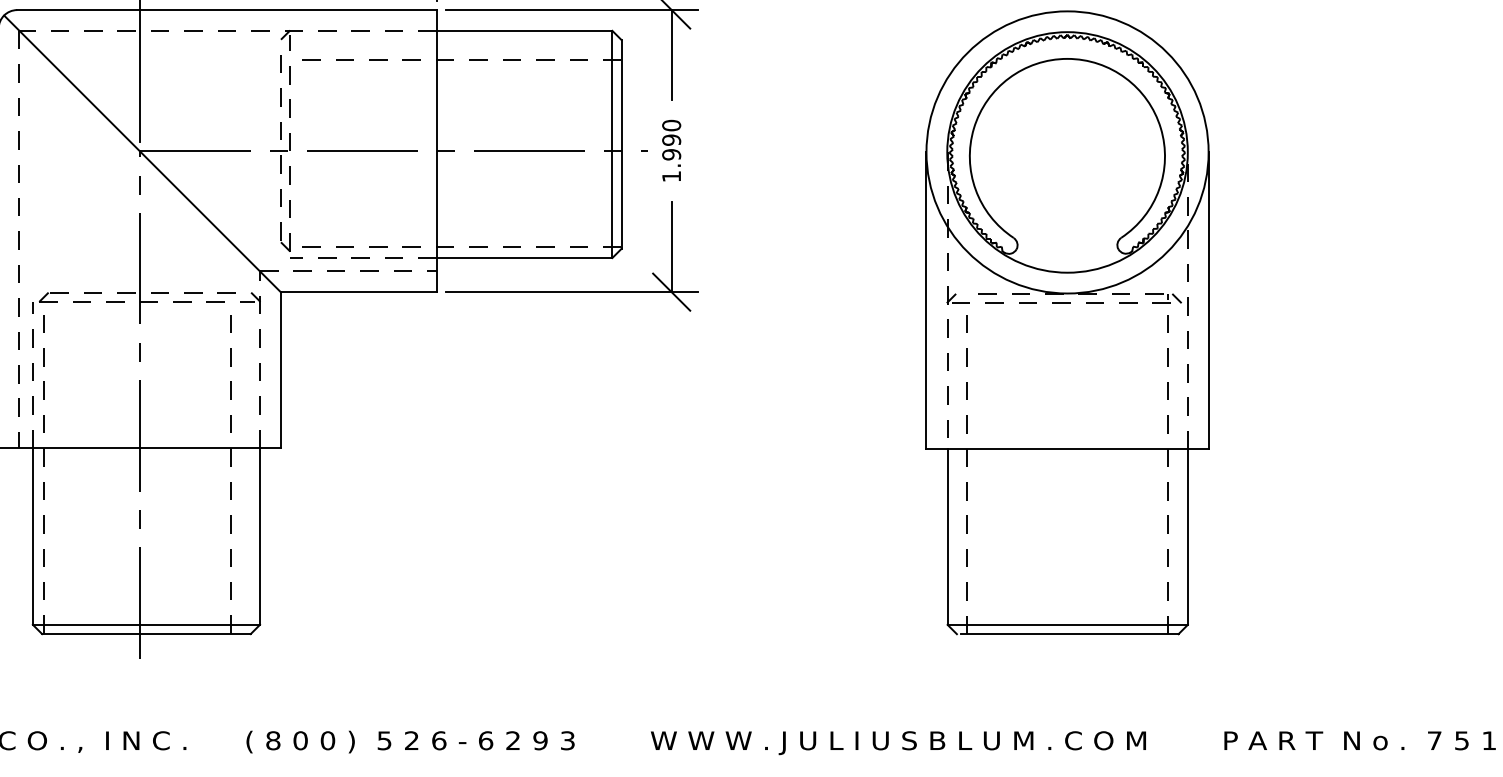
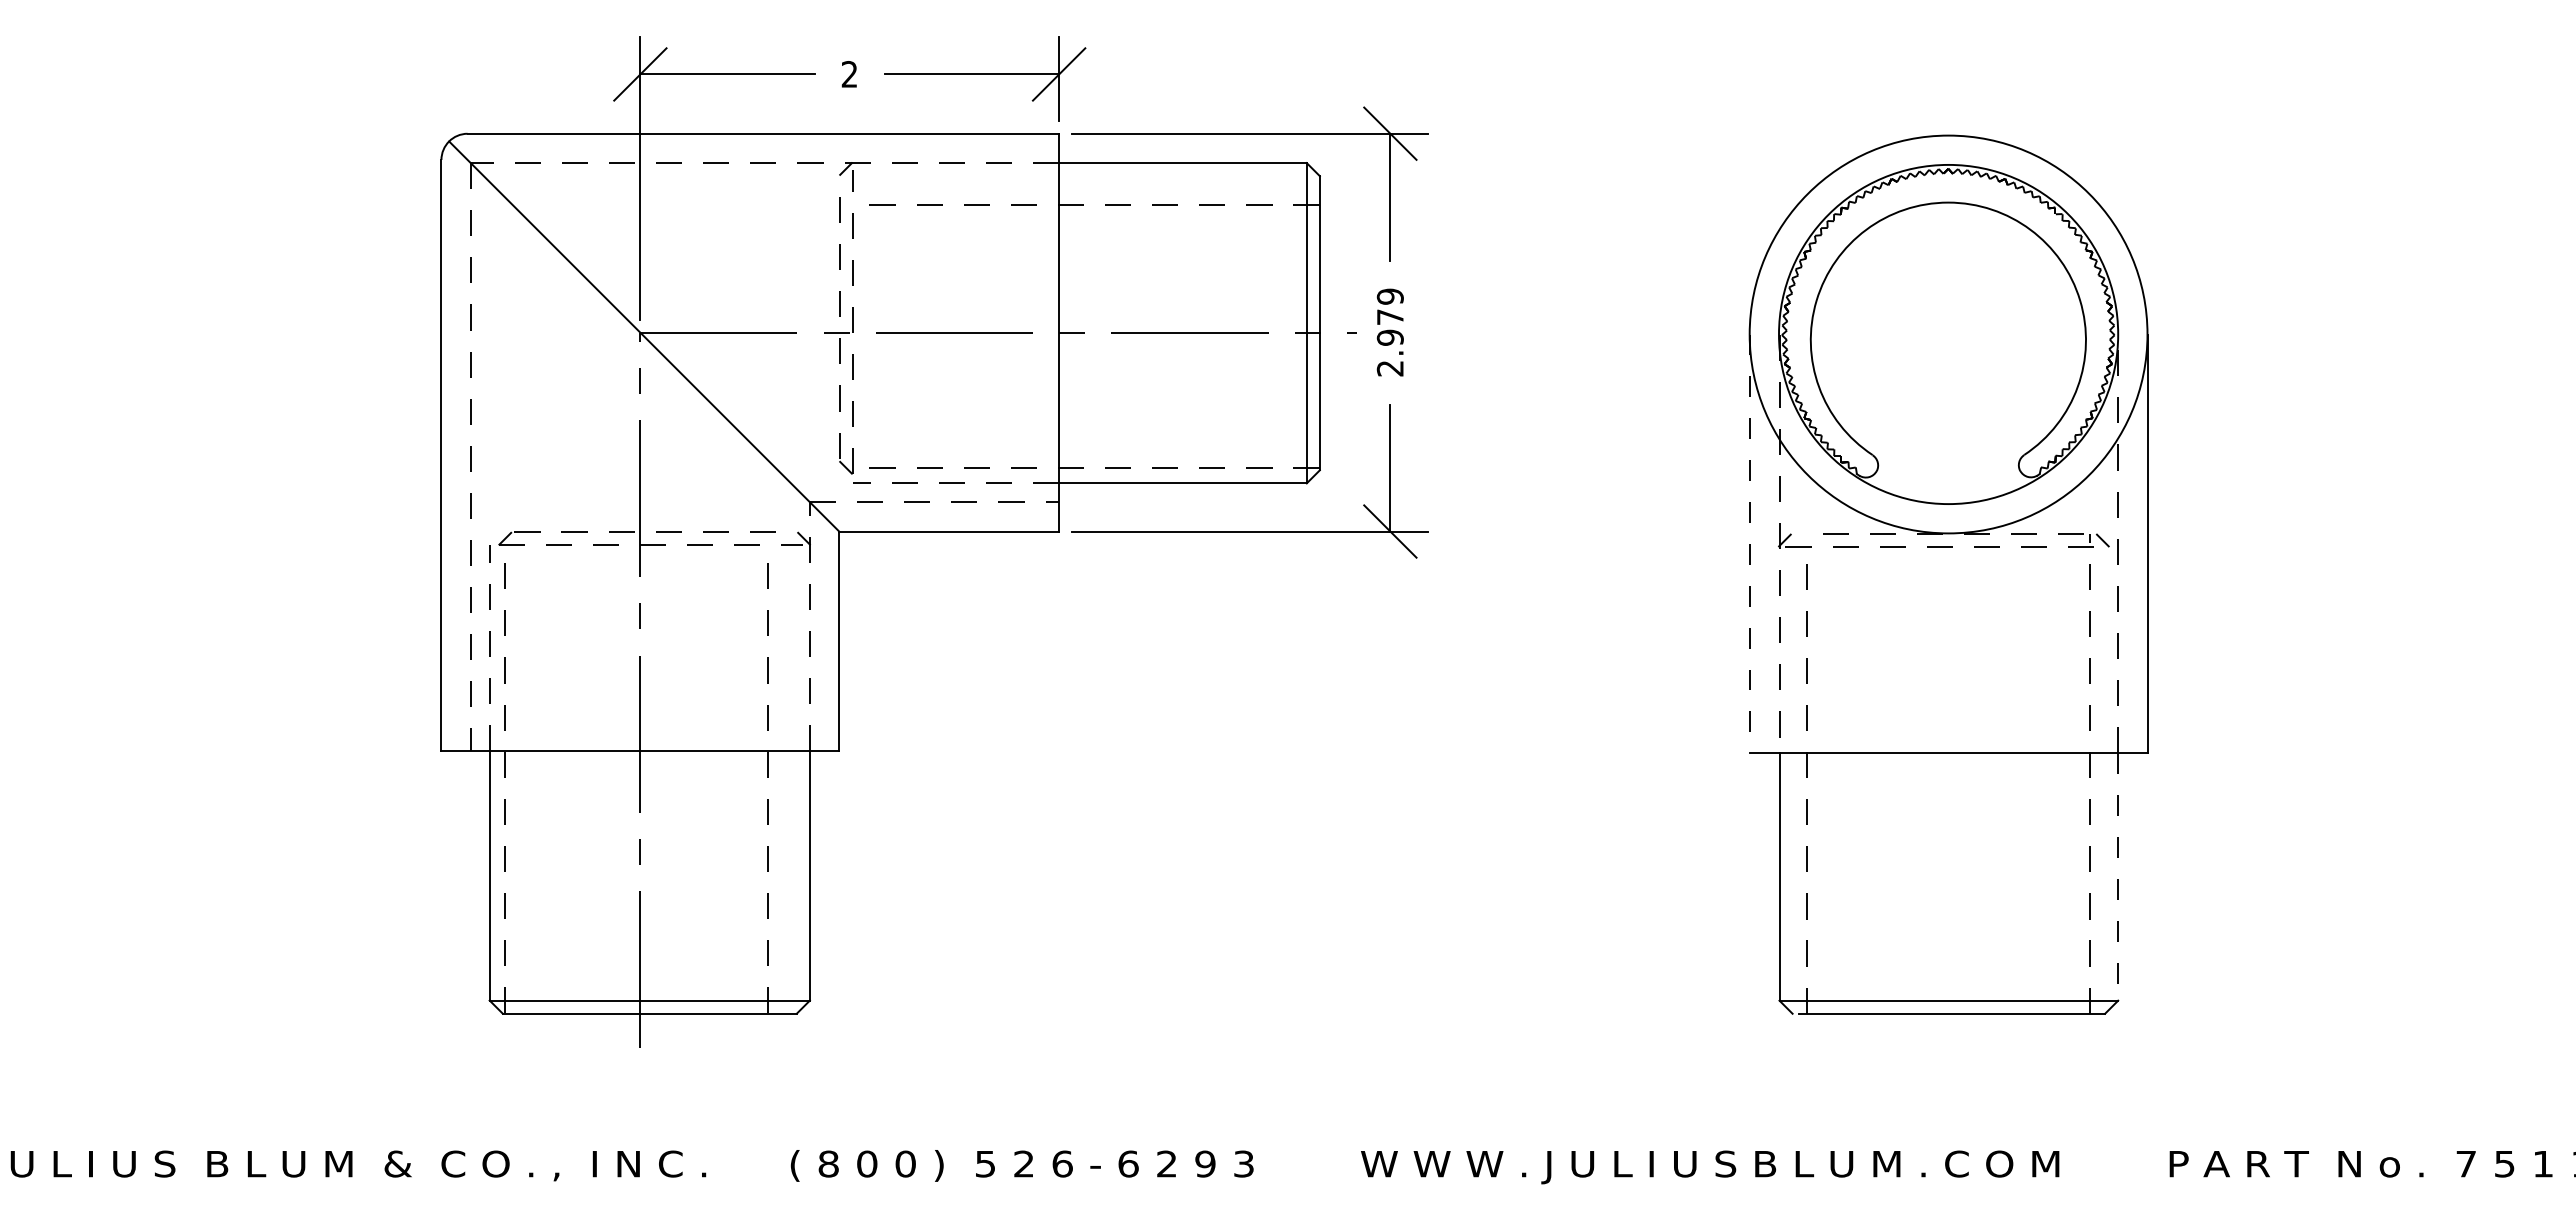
text: (671, 151) -> (1389, 332), 1.990 -> 2.979
line: (926, 301) -> (1749, 544), solid -> dashed
line: (1188, 536) -> (2118, 876), solid -> dashed

